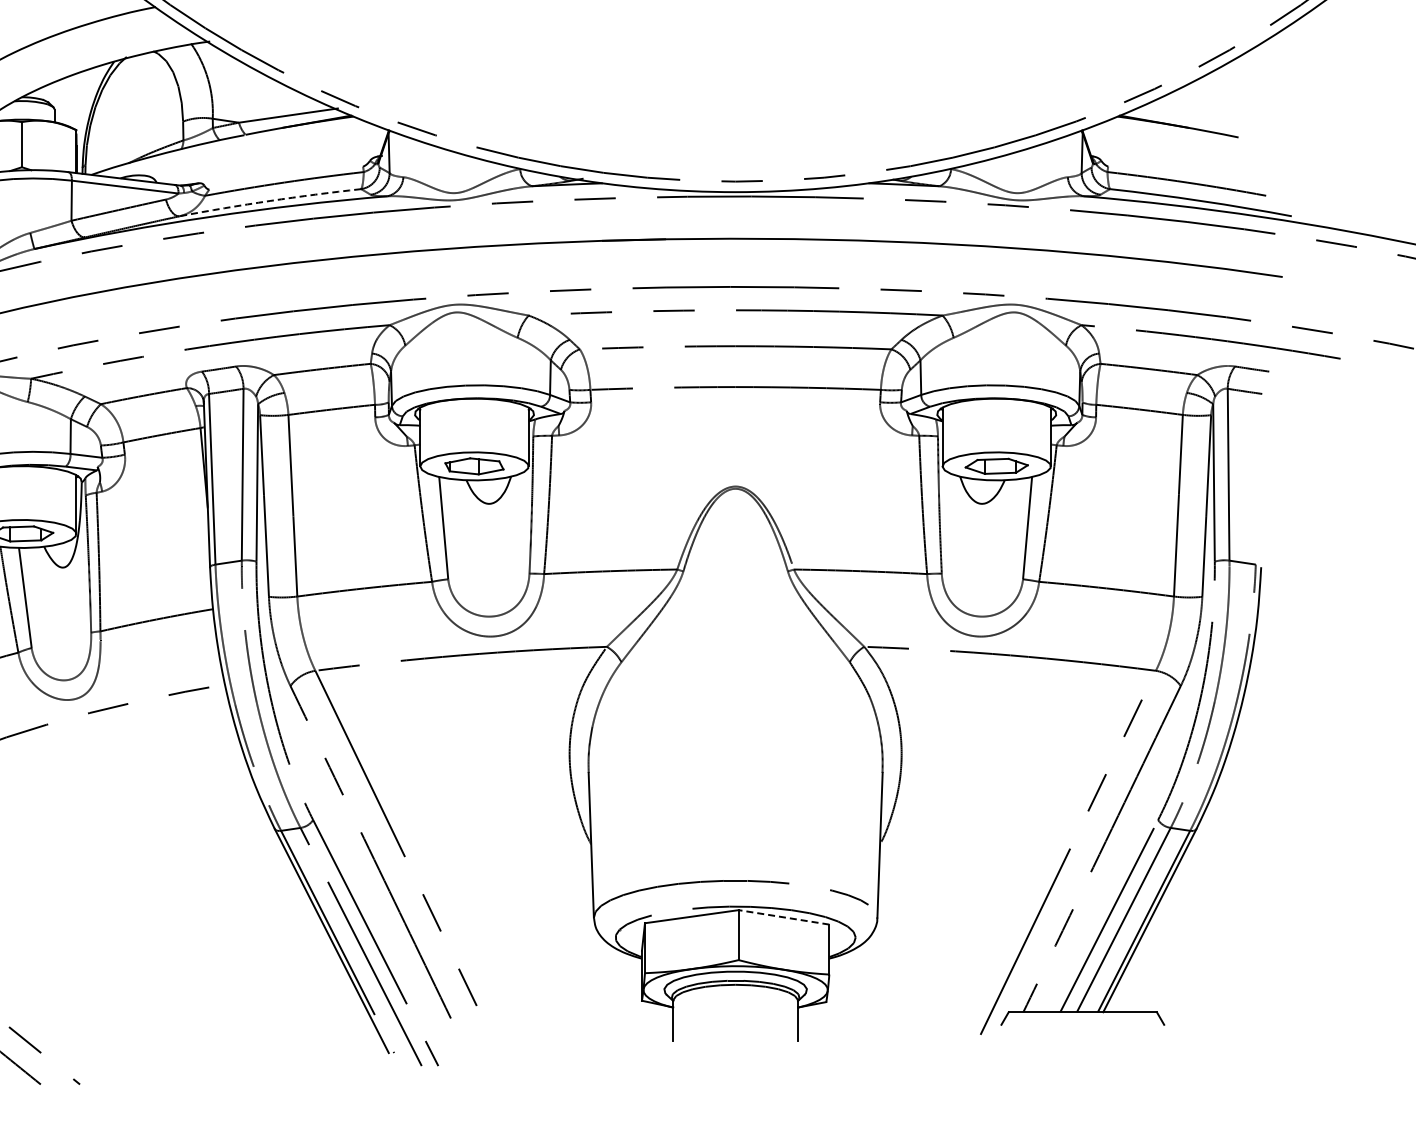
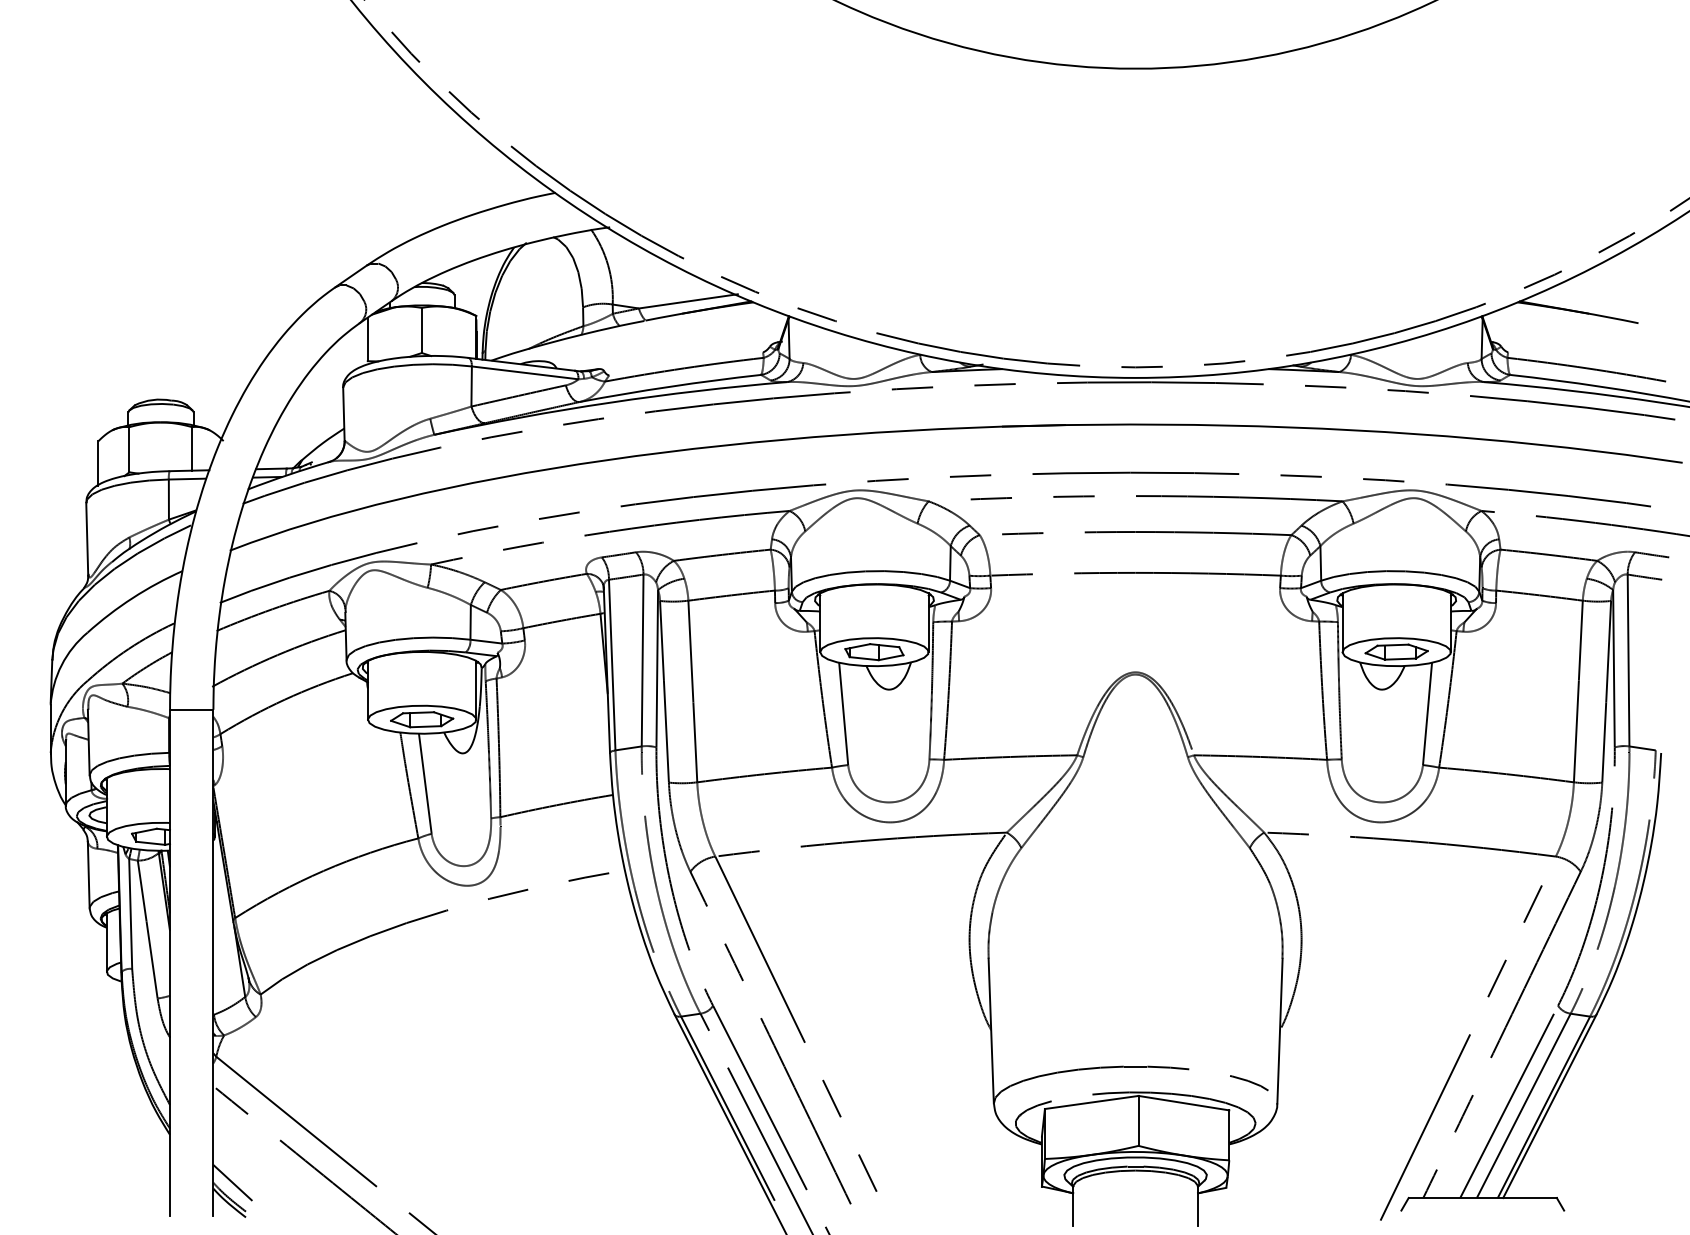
arc: (270, 200) -> (670, 386), dashed -> solid
line: (783, 917) -> (1183, 1103), dashed -> solid

